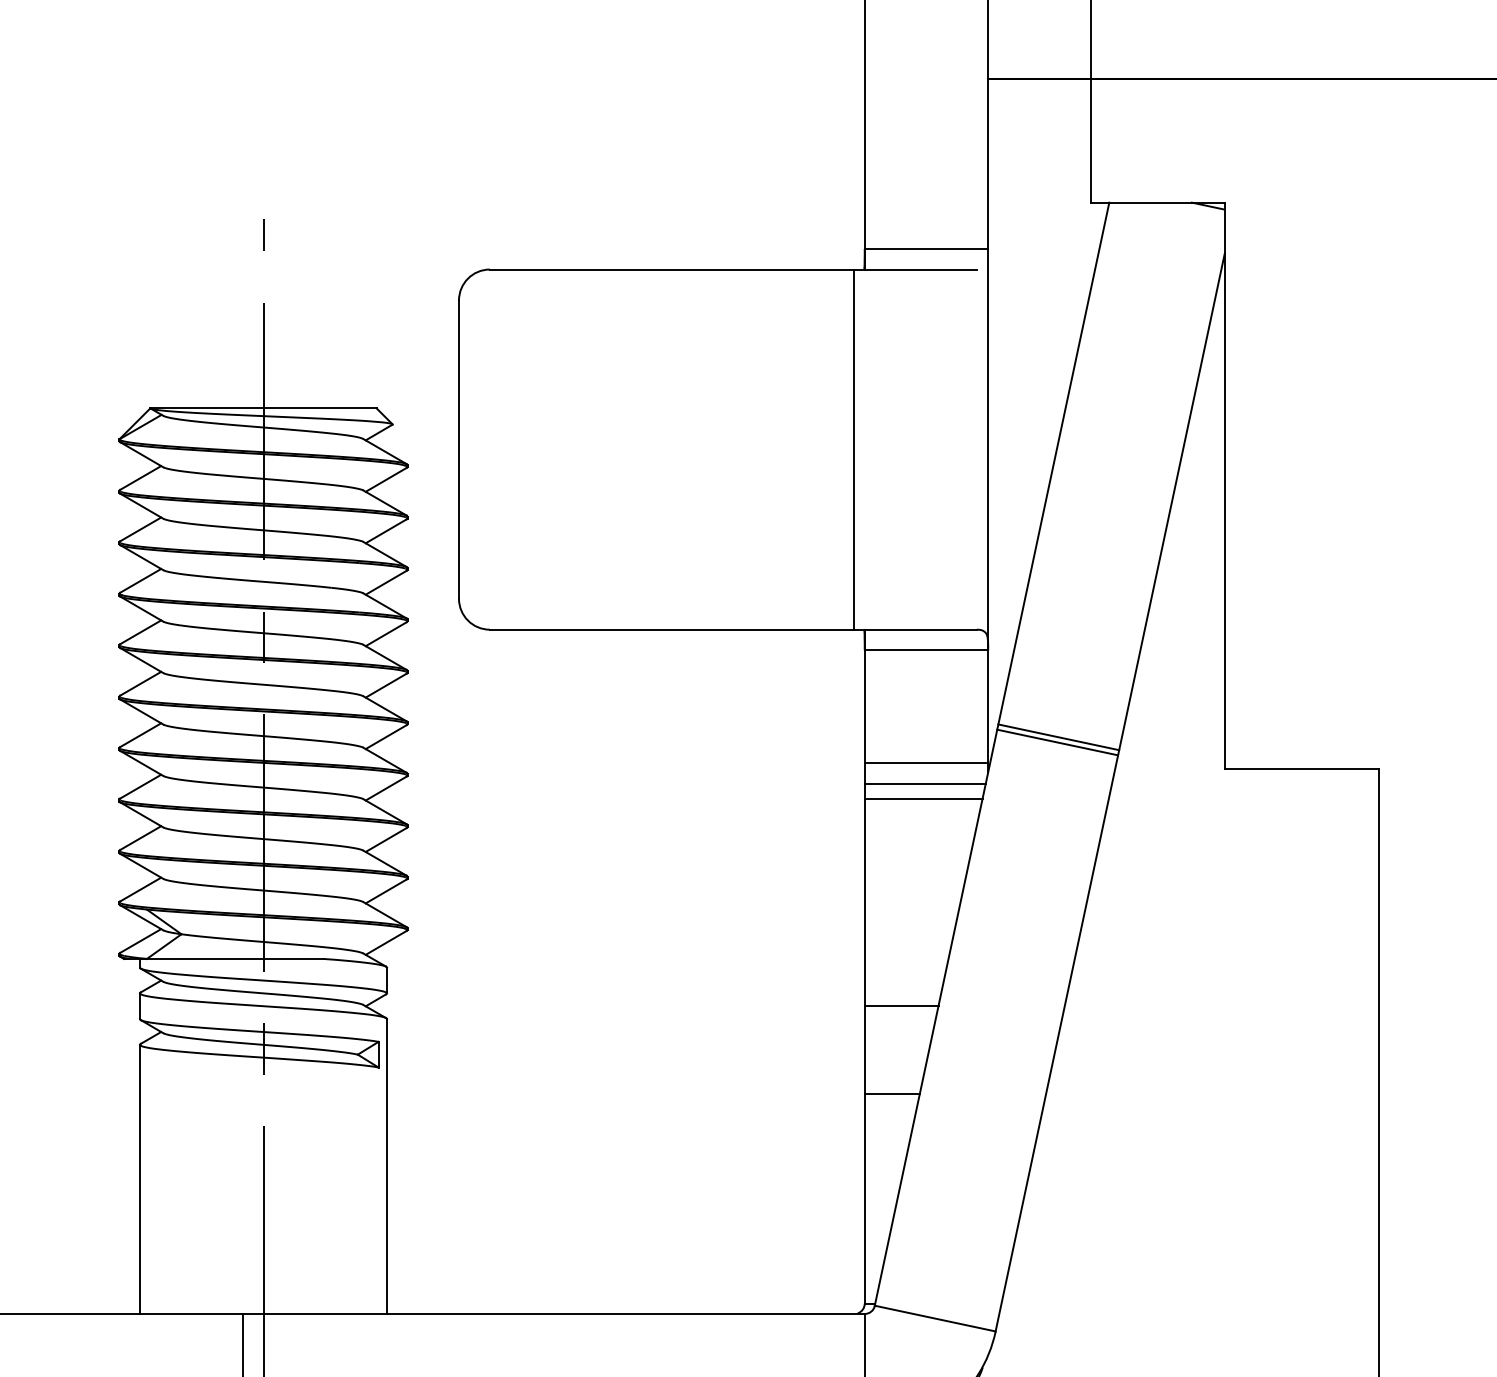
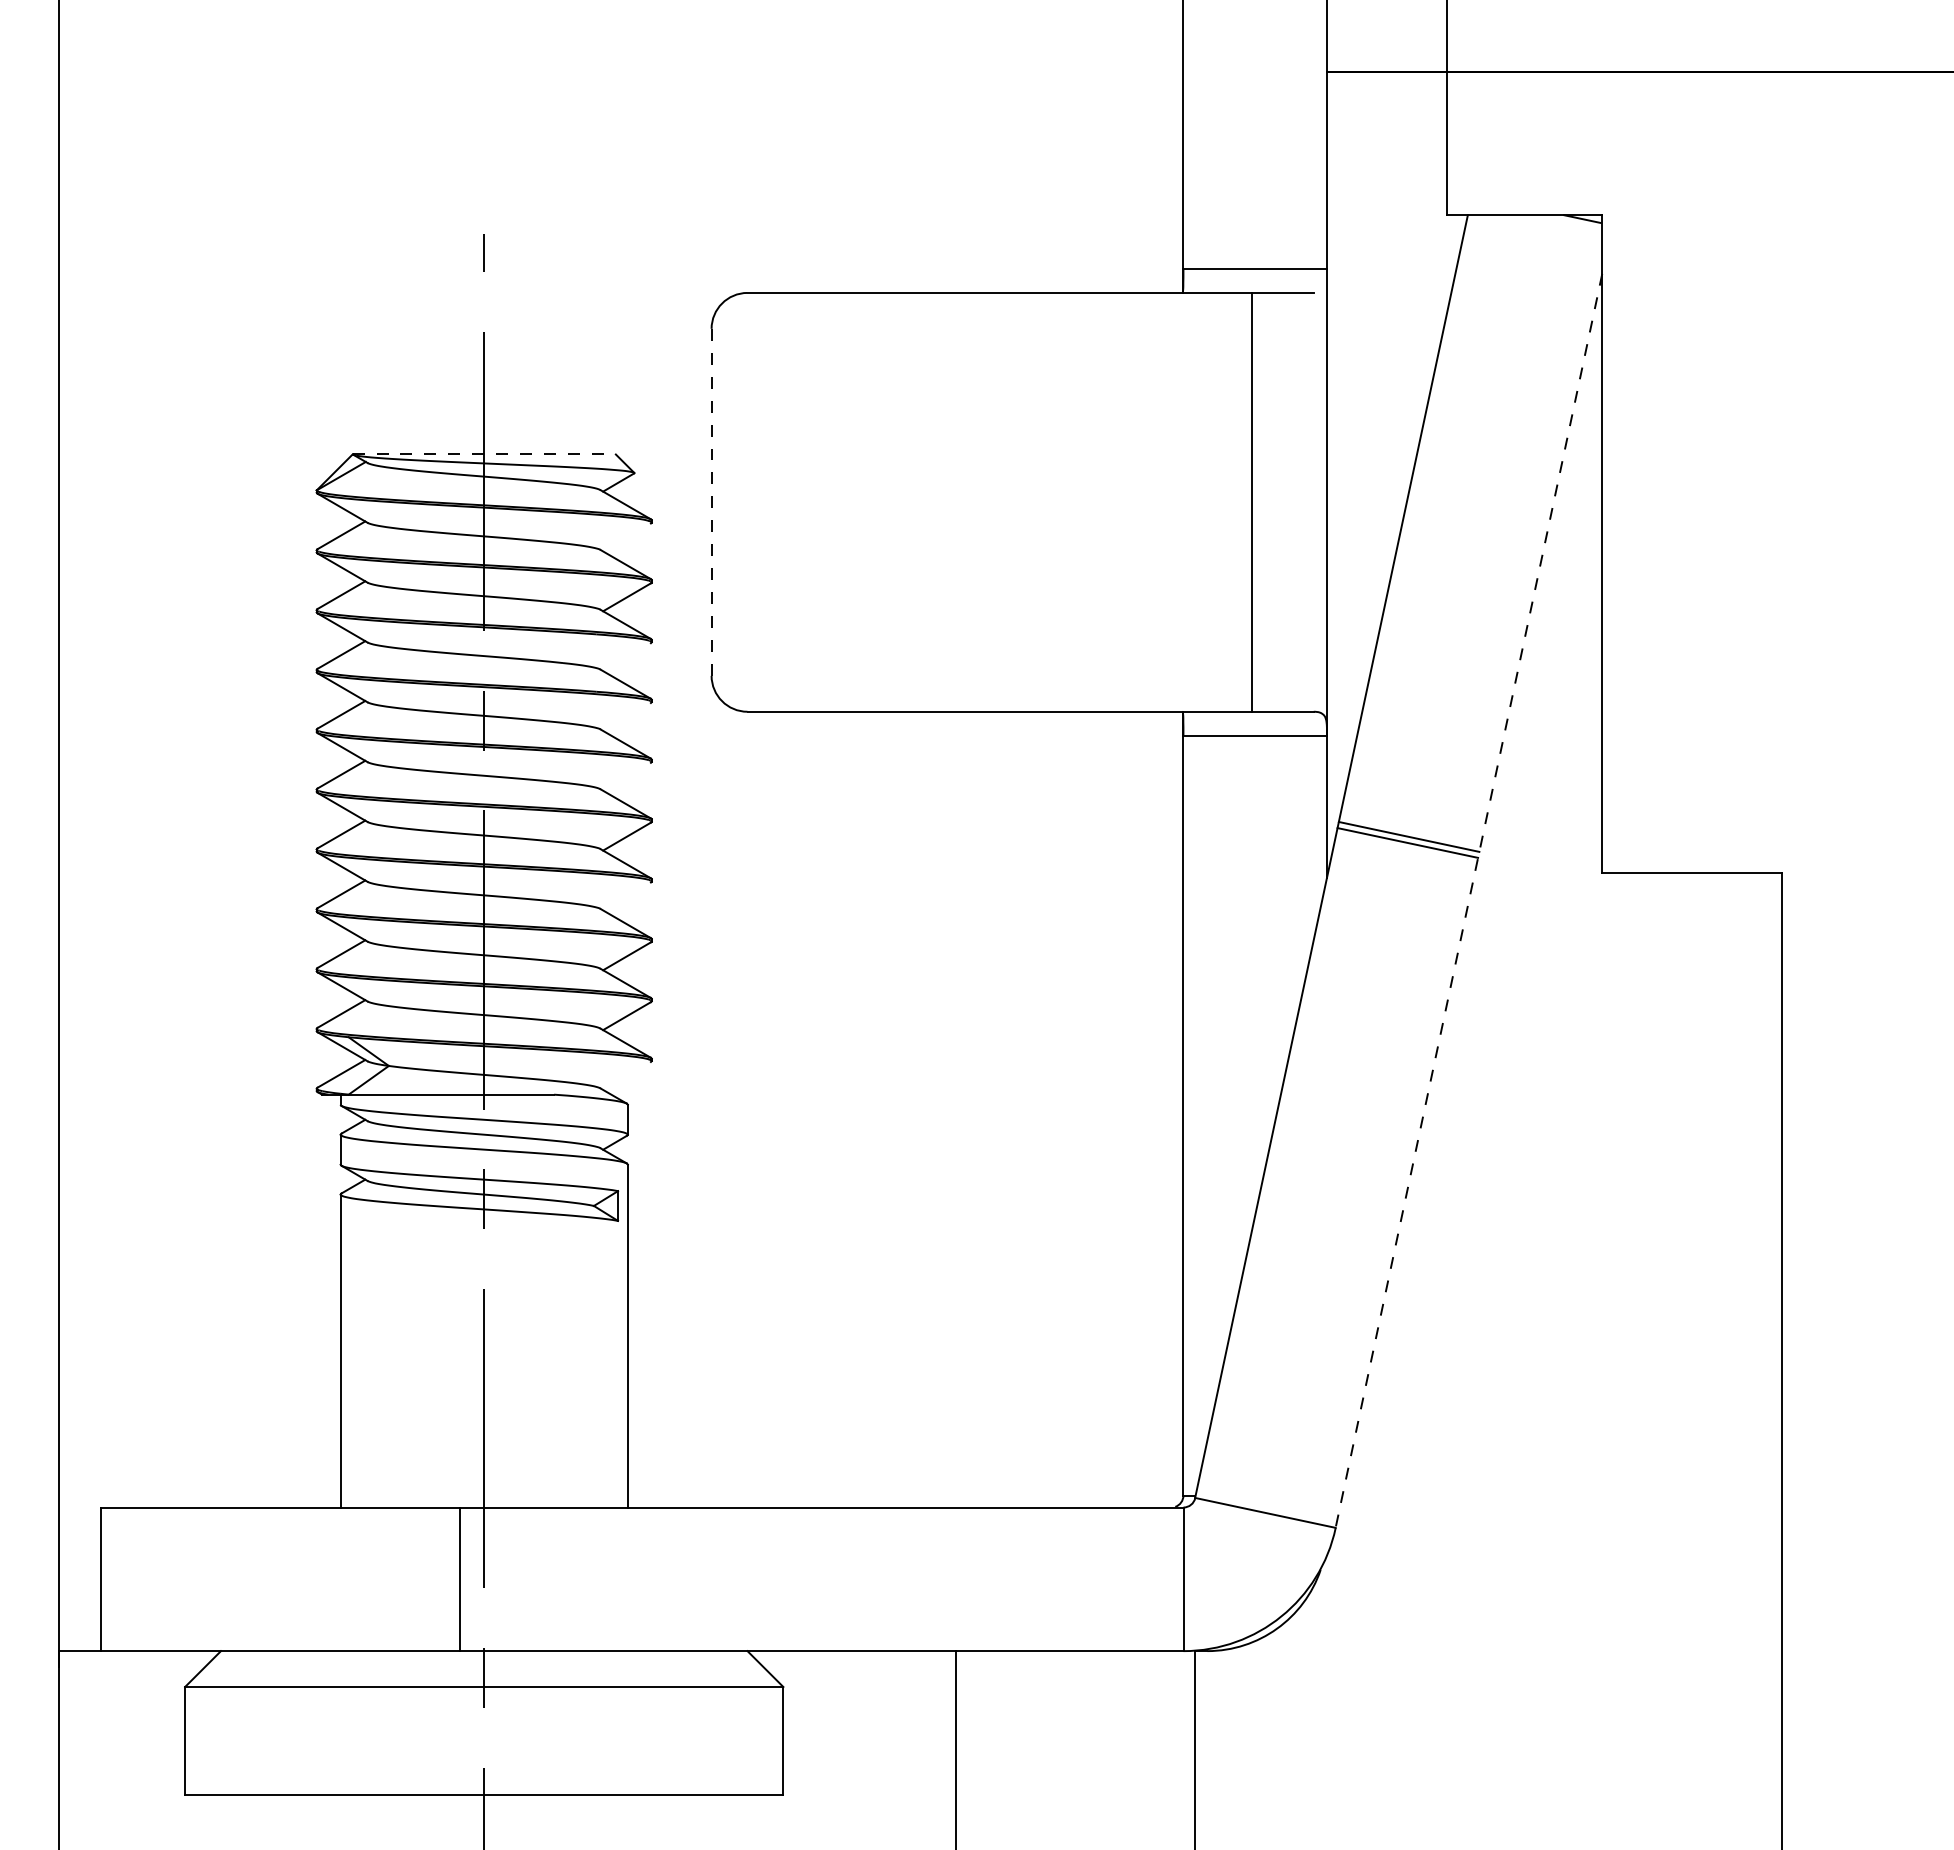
line: (263, 408) -> (484, 454), solid -> dashed
line: (854, 448) -> (1252, 501), moved
line: (458, 449) -> (711, 502), solid -> dashed
line: (385, 479) -> (626, 537), removed
line: (385, 583) -> (626, 657), removed
line: (385, 633) -> (626, 716), removed
line: (385, 685) -> (626, 776), removed
line: (926, 763) -> (1255, 867), removed
line: (924, 784) -> (1253, 891), removed
line: (385, 788) -> (626, 896), removed
line: (1109, 791) -> (1468, 900), solid -> dashed
line: (923, 798) -> (1251, 908), removed
line: (385, 942) -> (626, 1075), removed
line: (901, 1006) -> (1226, 1149), removed
line: (892, 1093) -> (1215, 1251), removed

